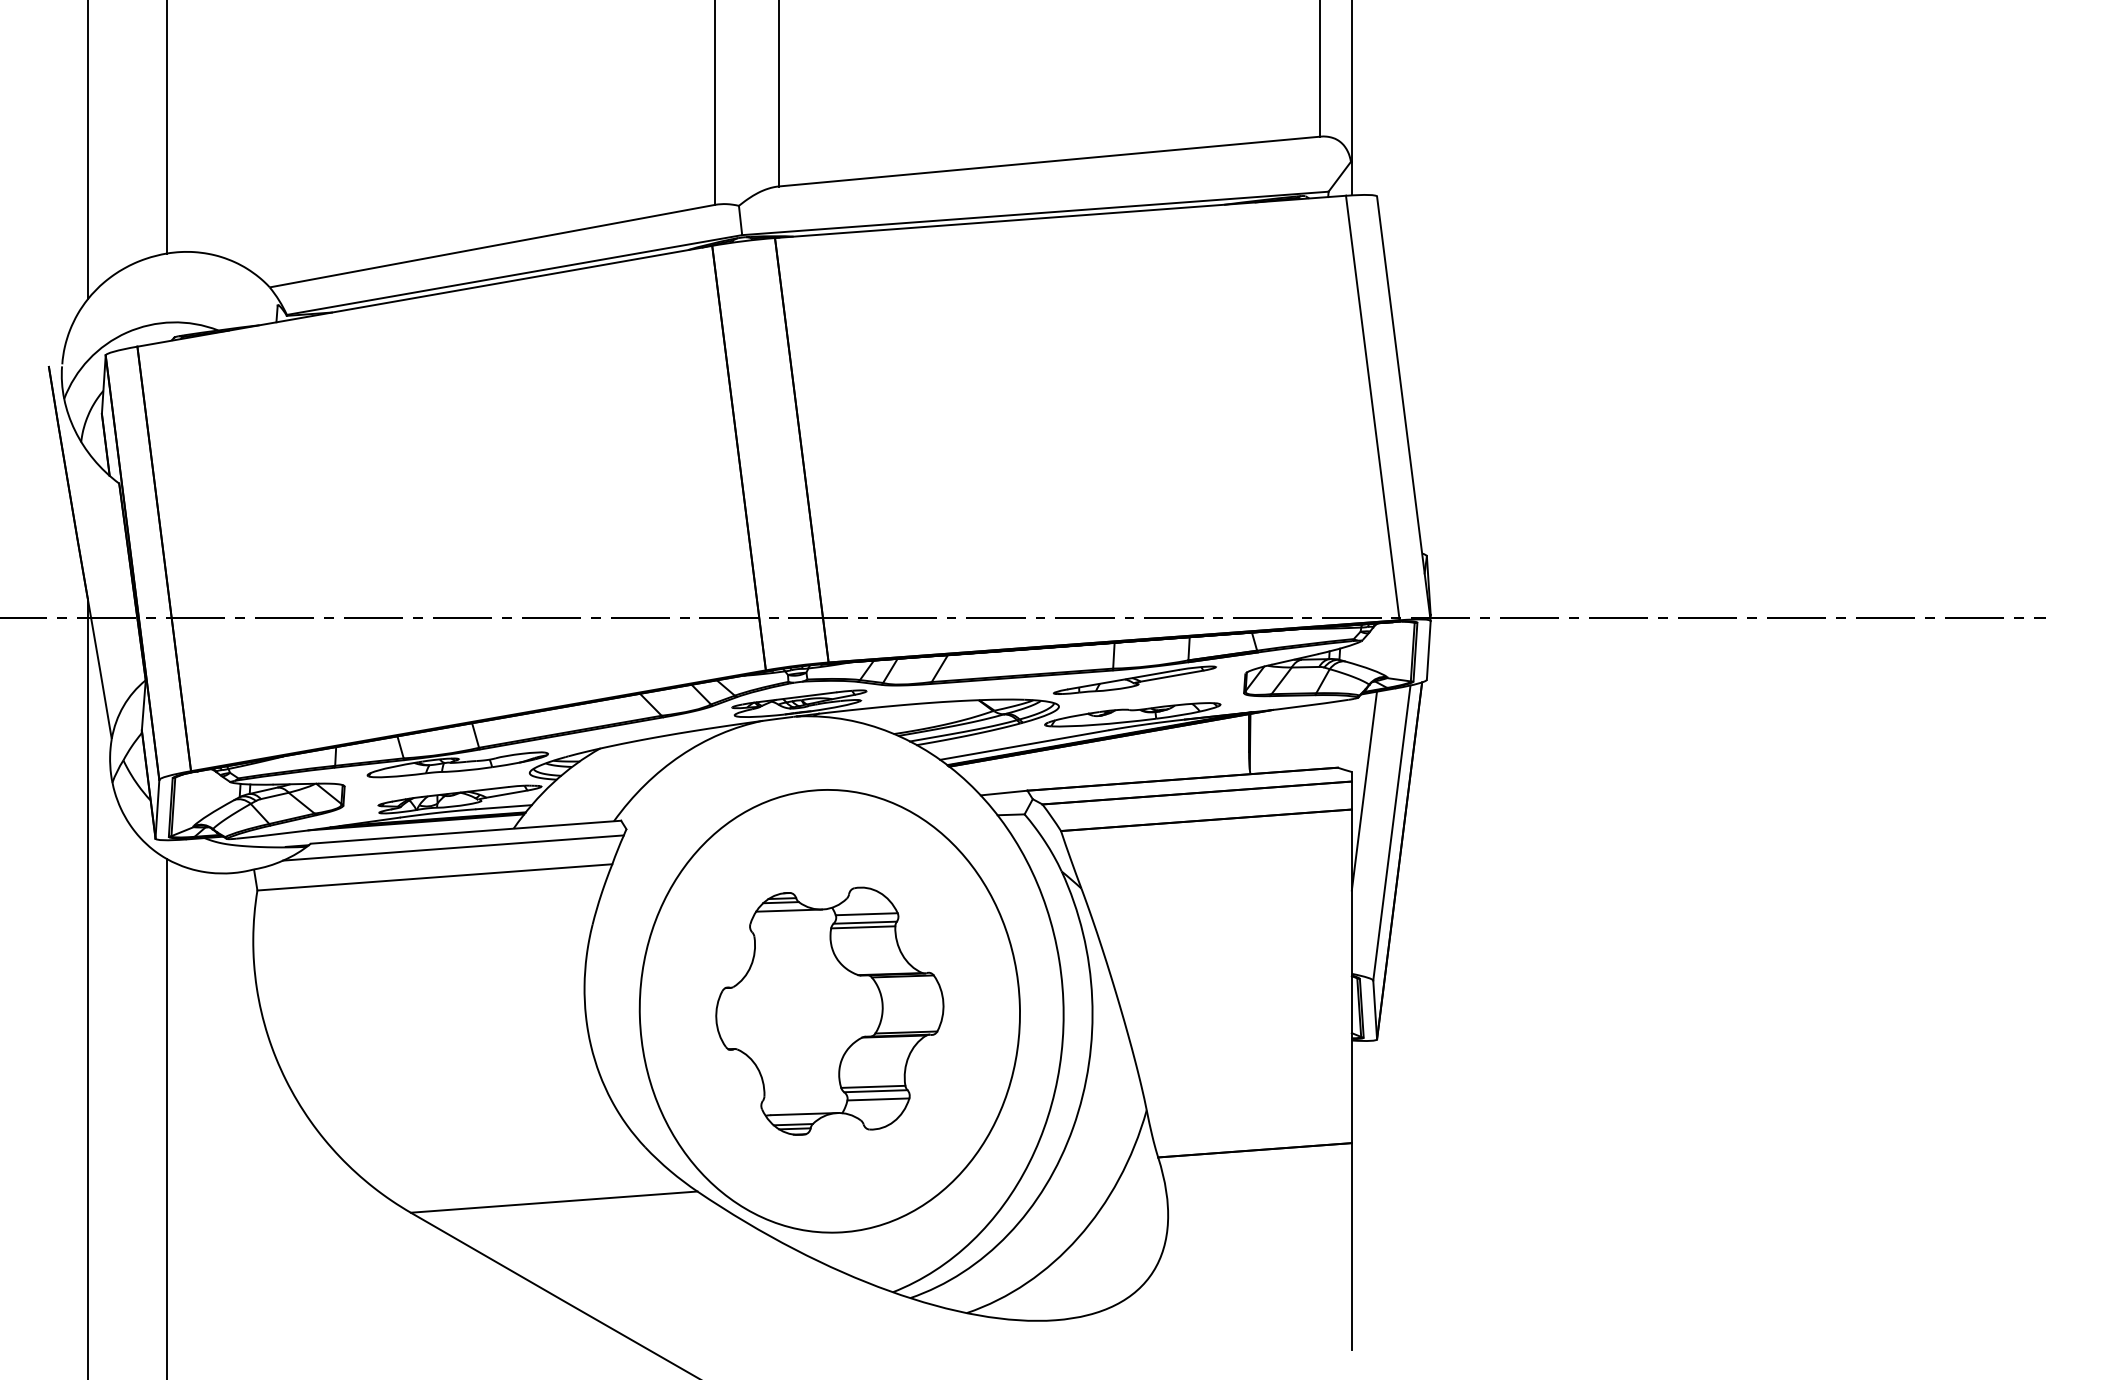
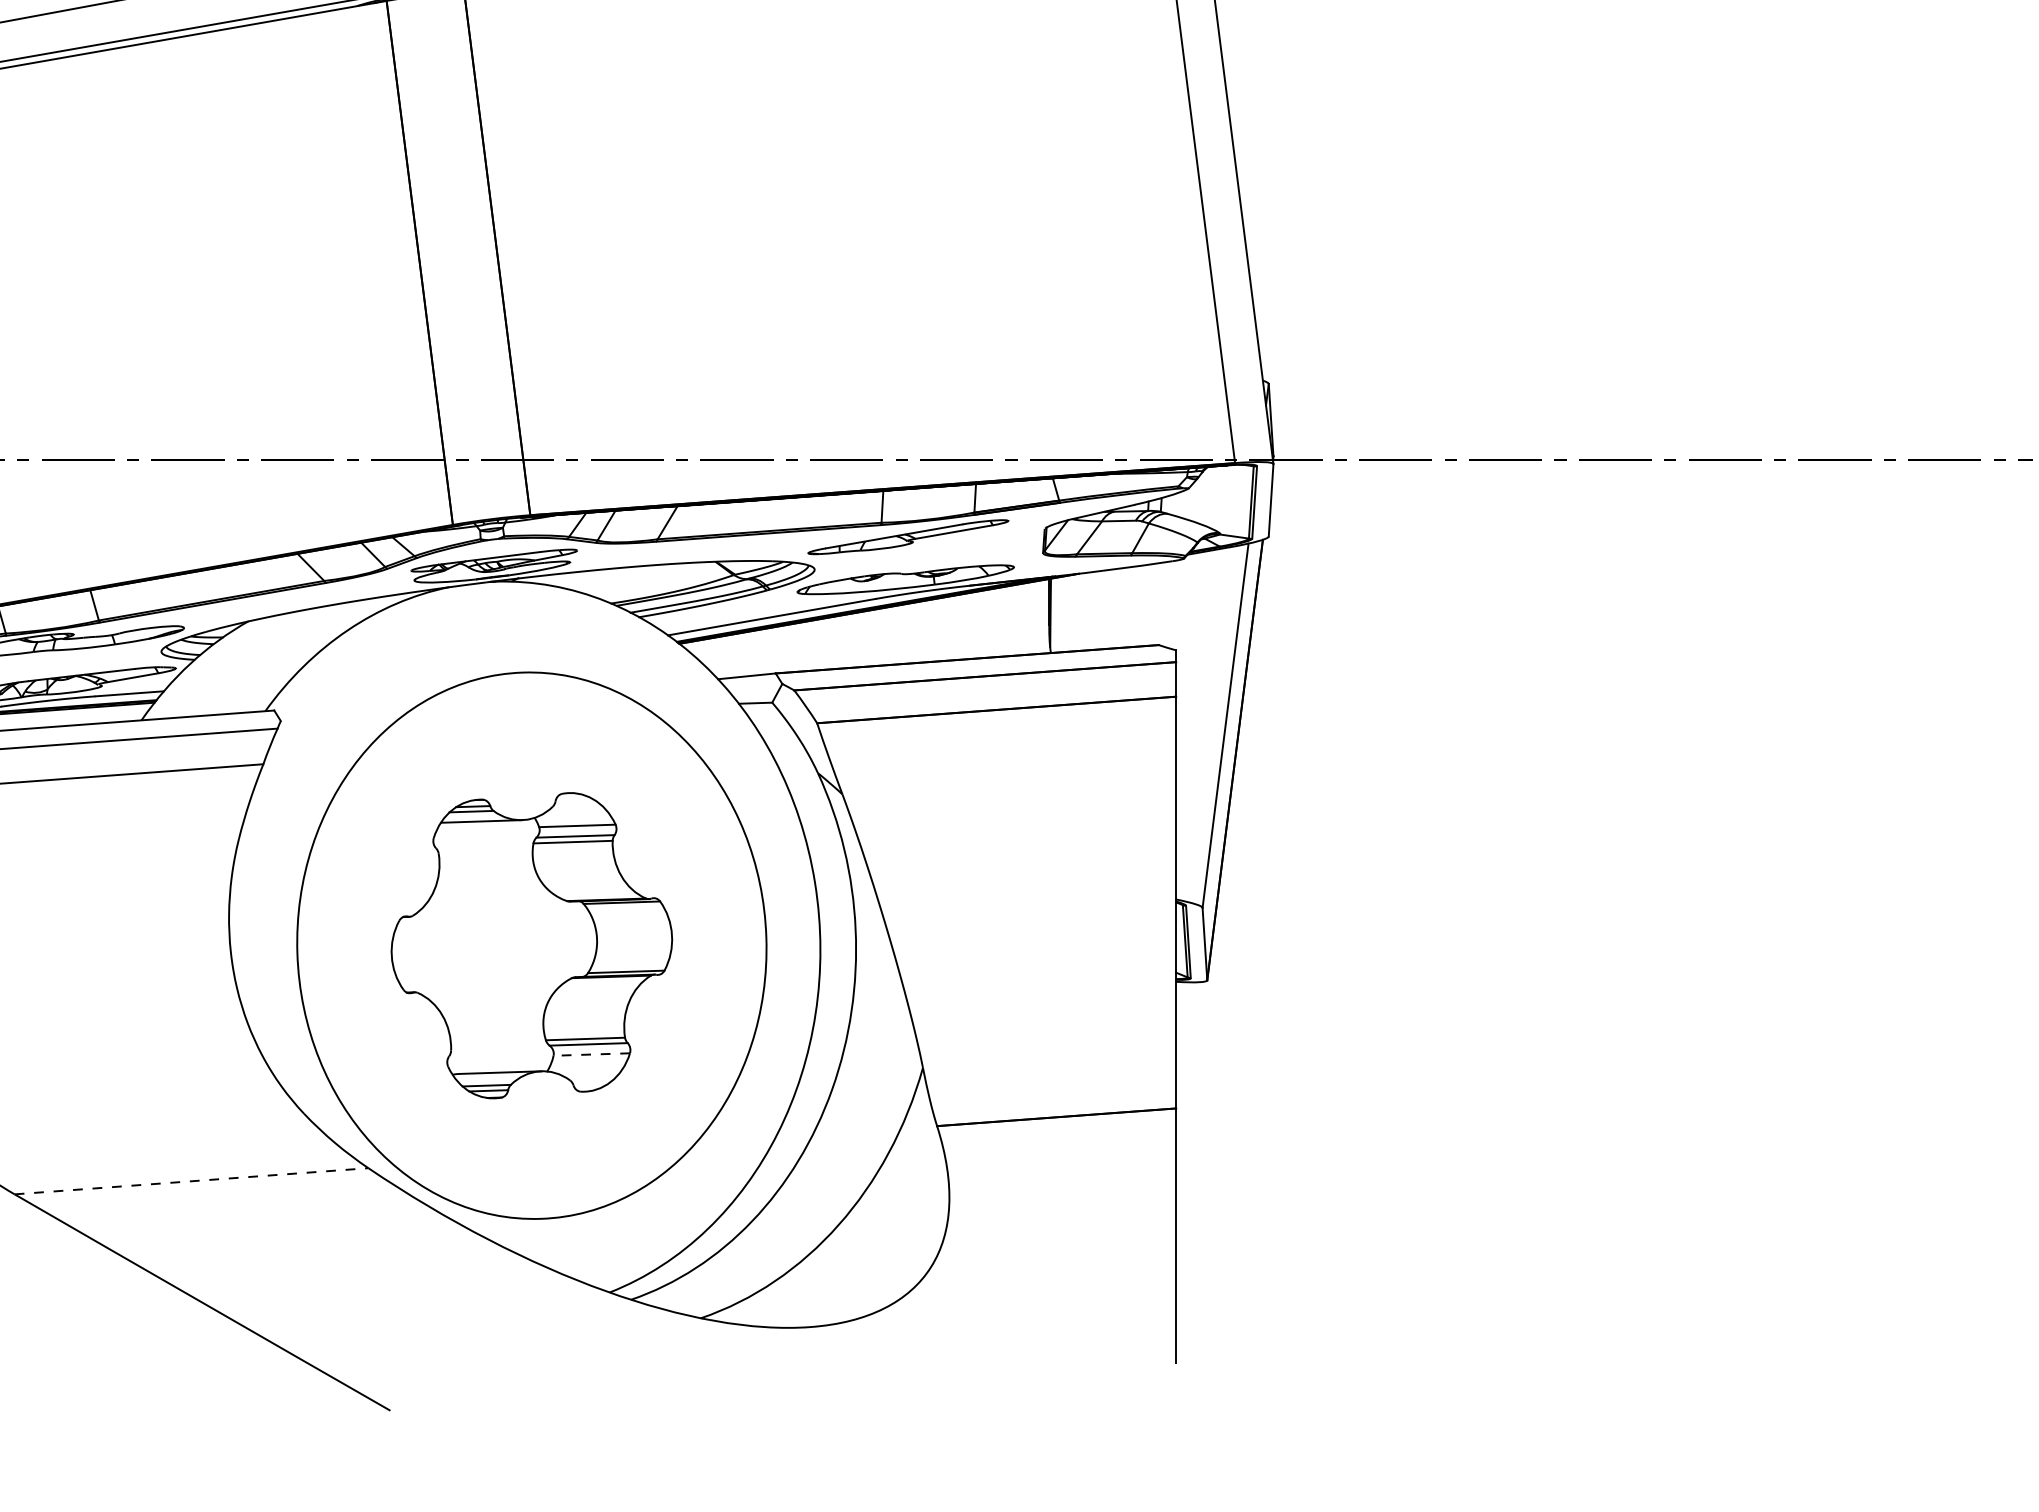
line: (1363, 790) -> (1190, 673), removed
line: (878, 1099) -> (591, 1054), solid -> dashed
line: (554, 1202) -> (191, 1181), solid -> dashed

